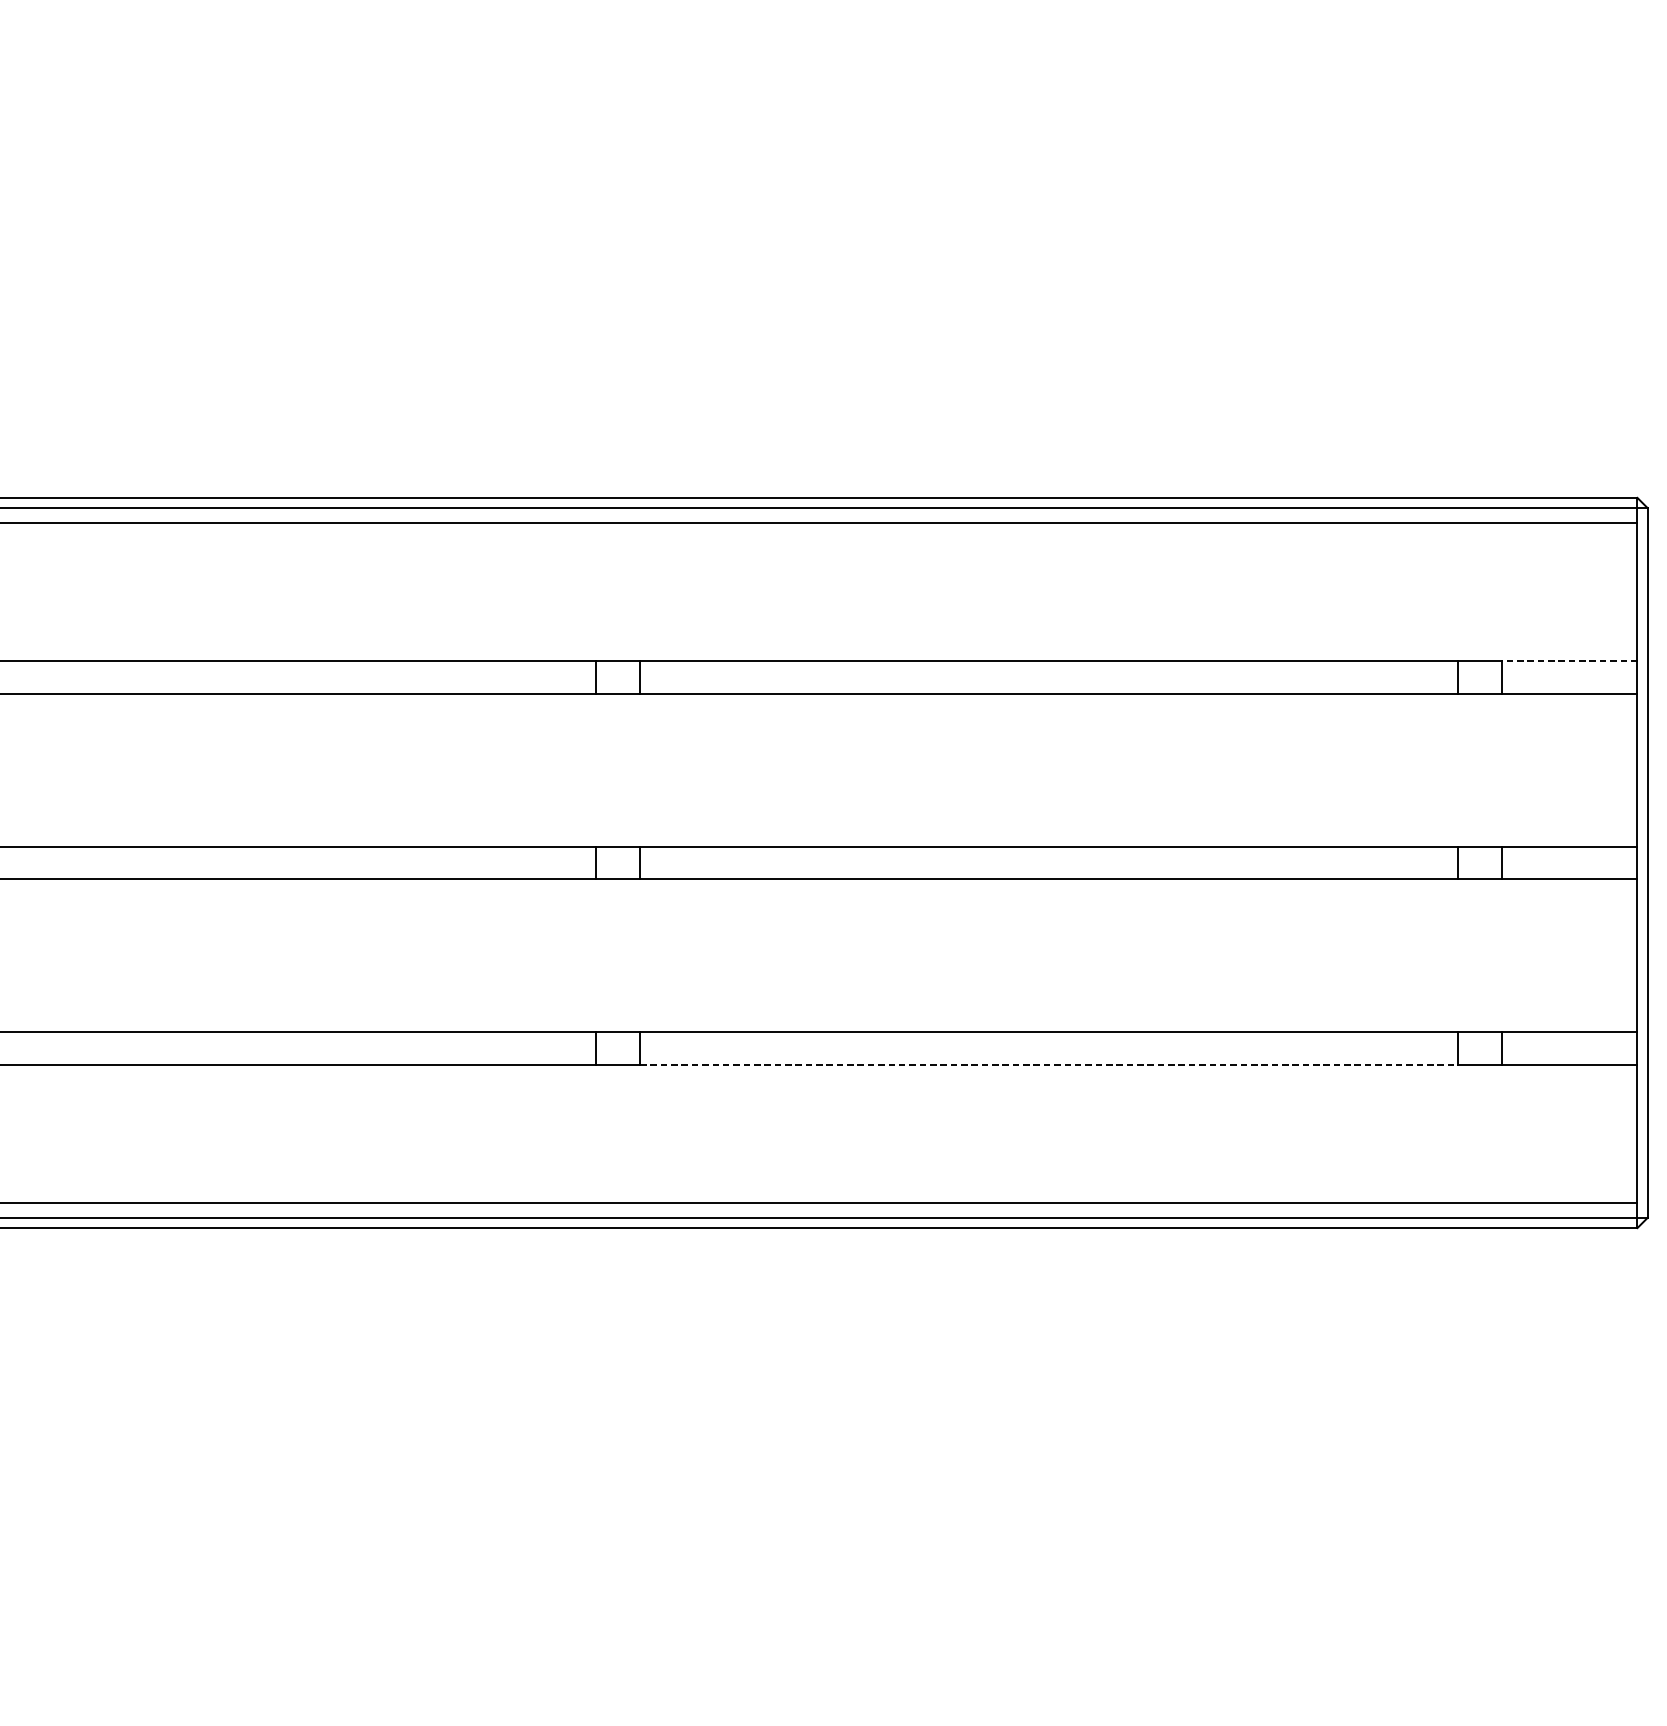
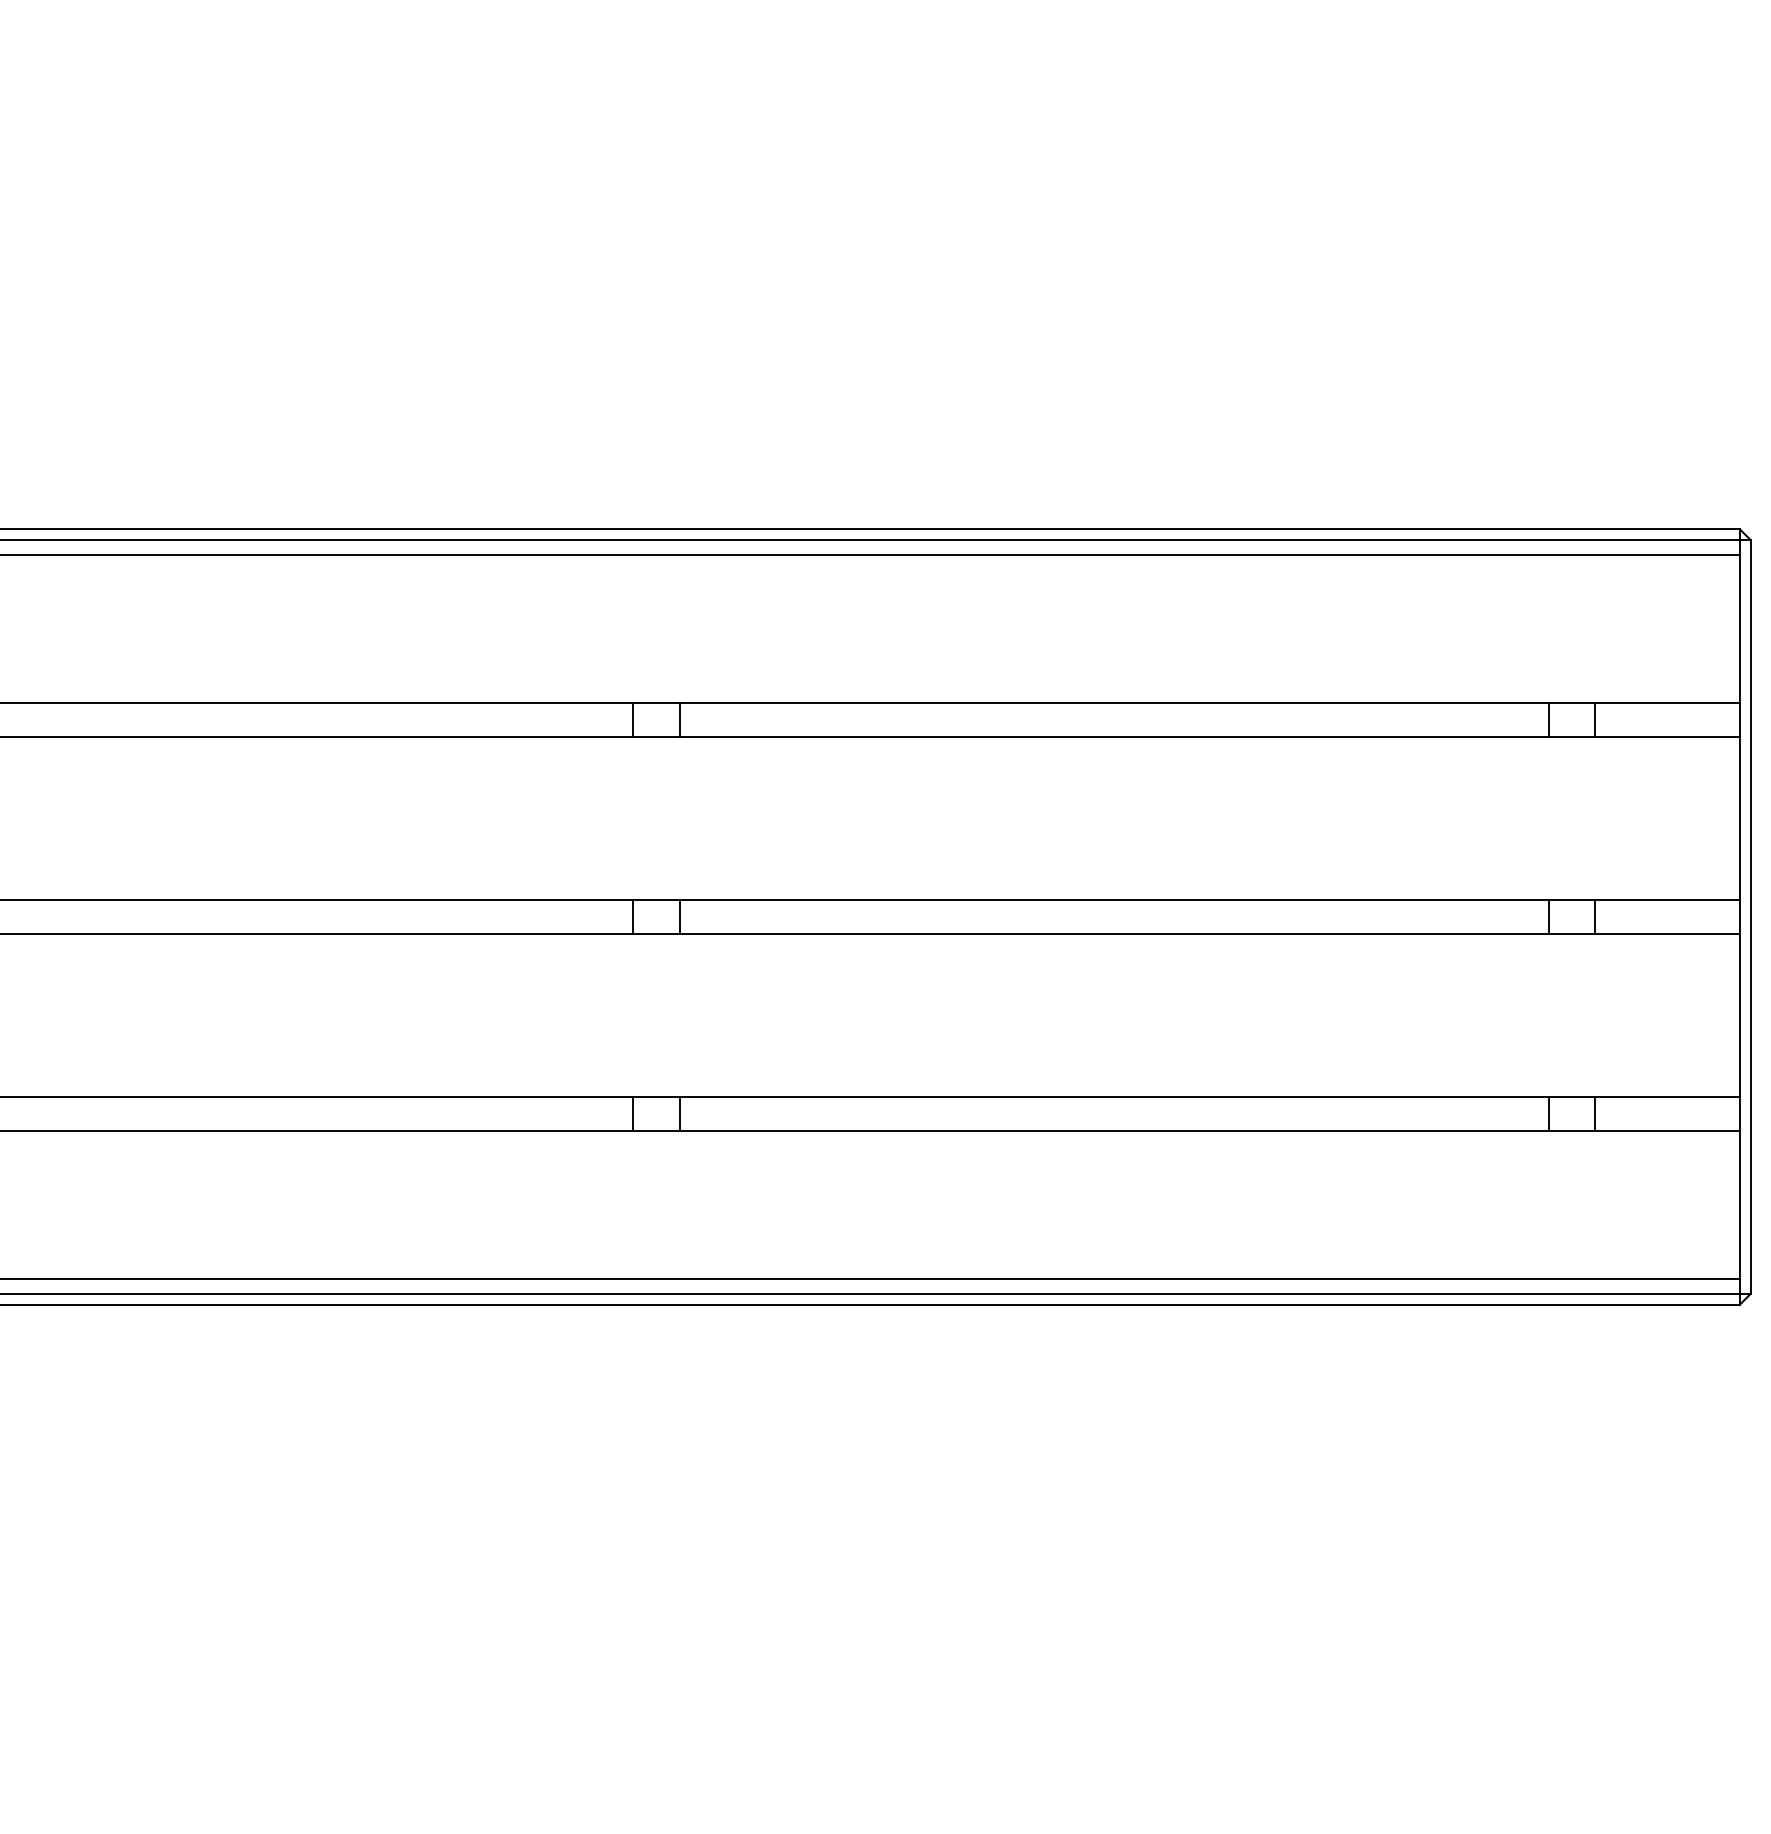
line: (1569, 661) -> (1667, 702), dashed -> solid
line: (1049, 1064) -> (1114, 1131), dashed -> solid

